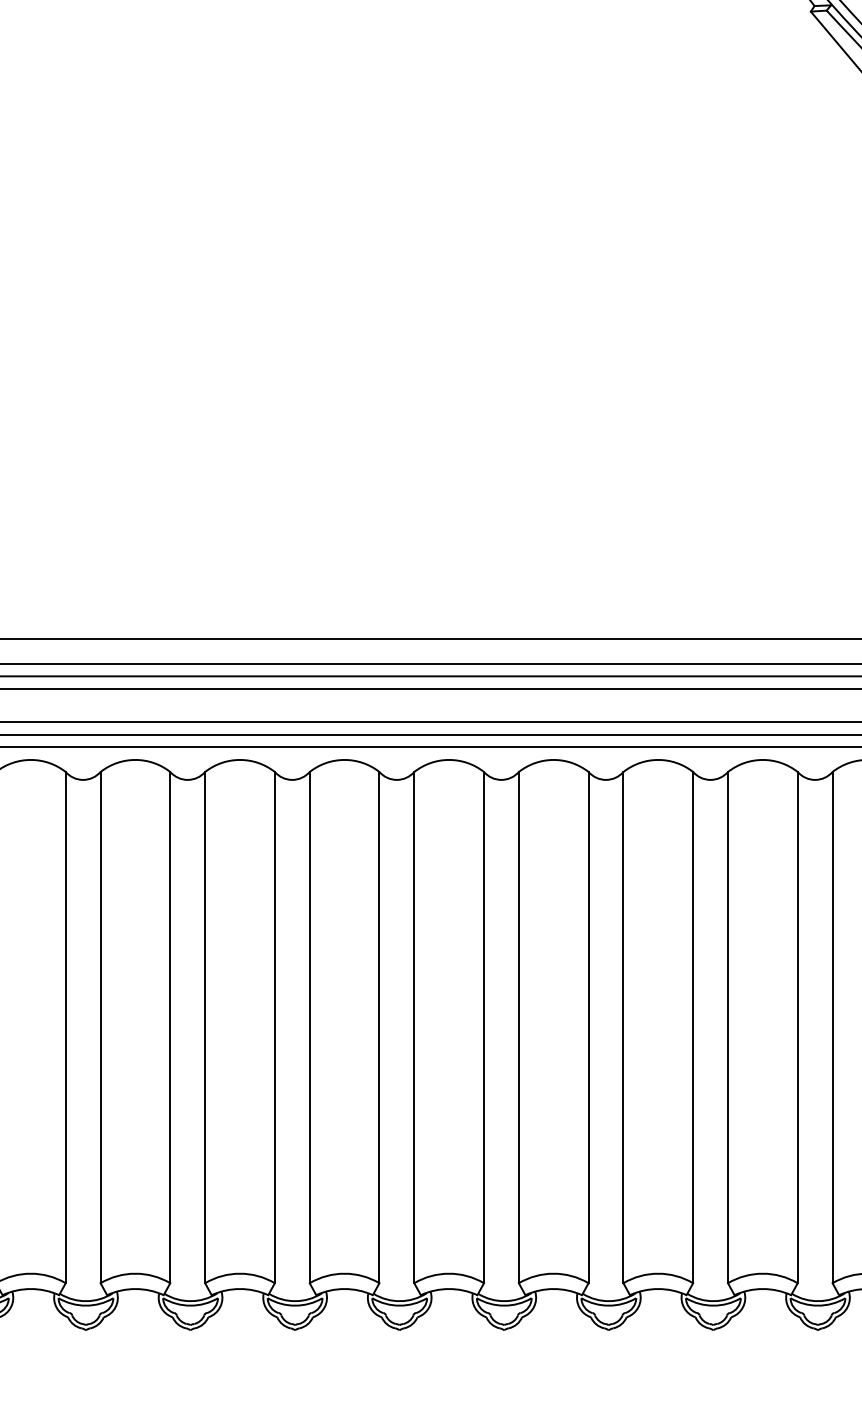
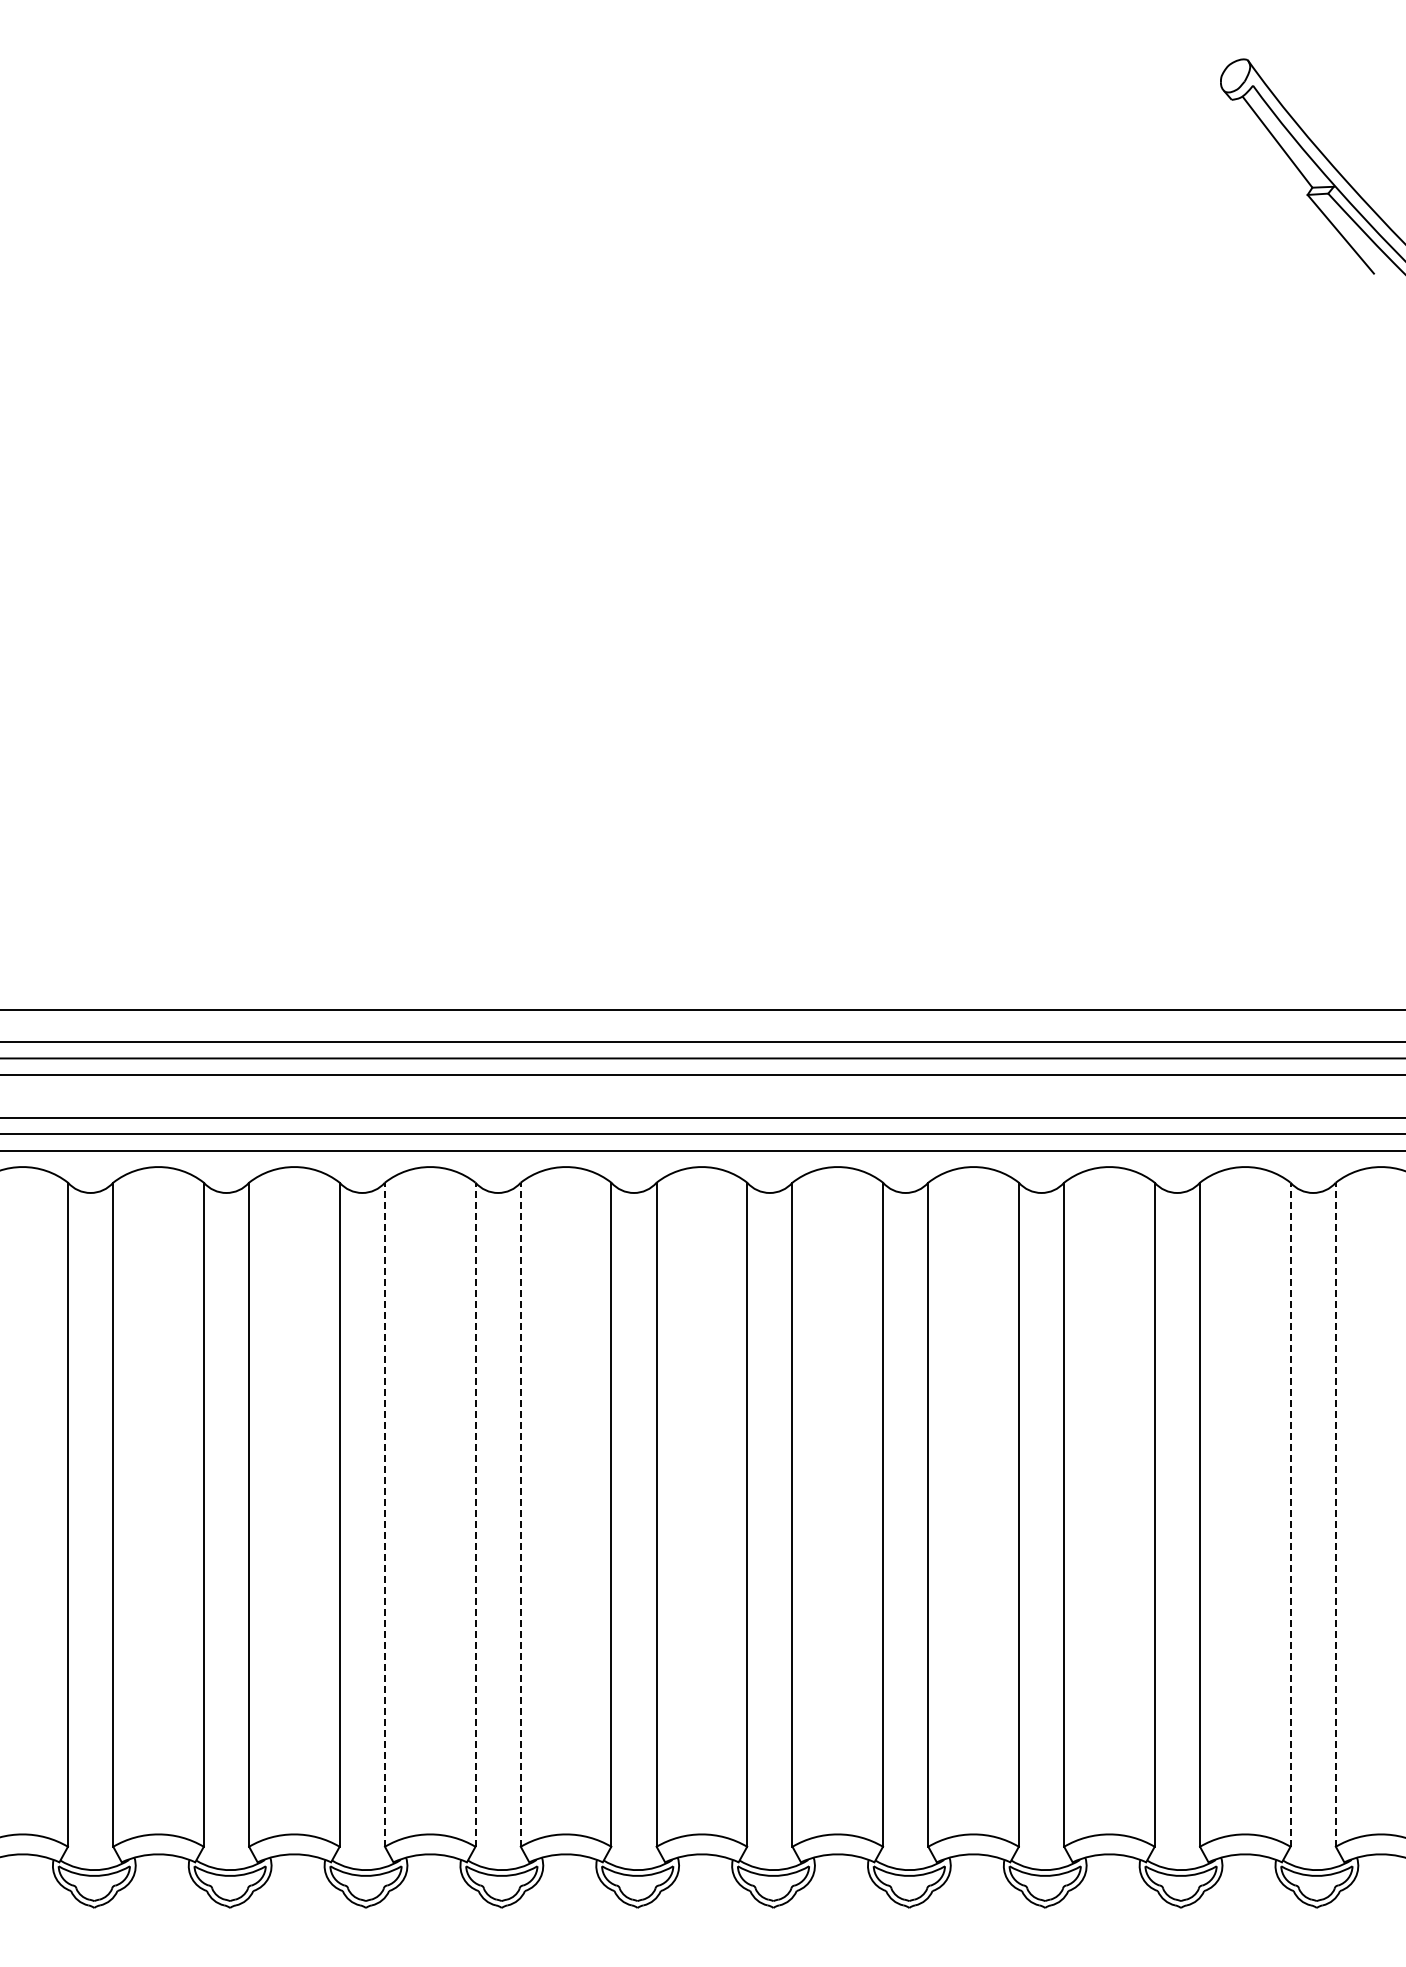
line: (100, 1027) -> (384, 1514), solid -> dashed
line: (170, 1027) -> (475, 1514), solid -> dashed
line: (204, 1027) -> (520, 1514), solid -> dashed
line: (797, 1027) -> (1290, 1514), solid -> dashed
line: (832, 1027) -> (1335, 1514), solid -> dashed

